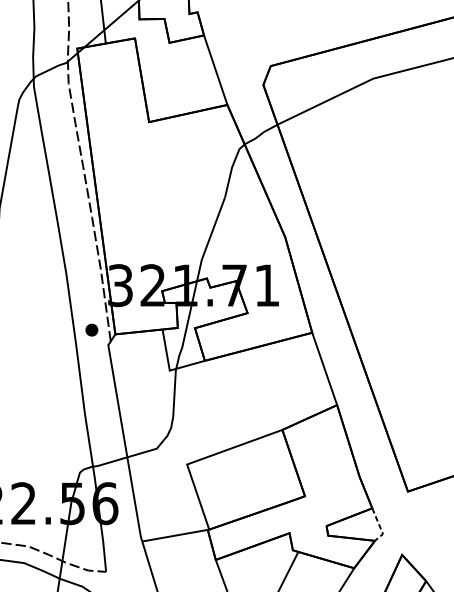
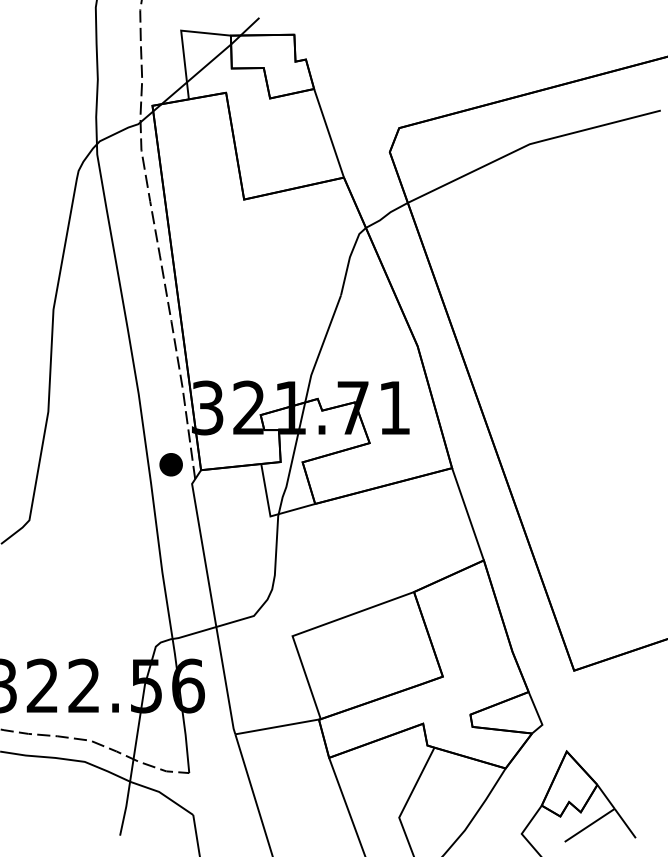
part: (91, 329) -> (170, 464), size x1.43
line: (379, 526) -> (538, 715), dashed -> solid

